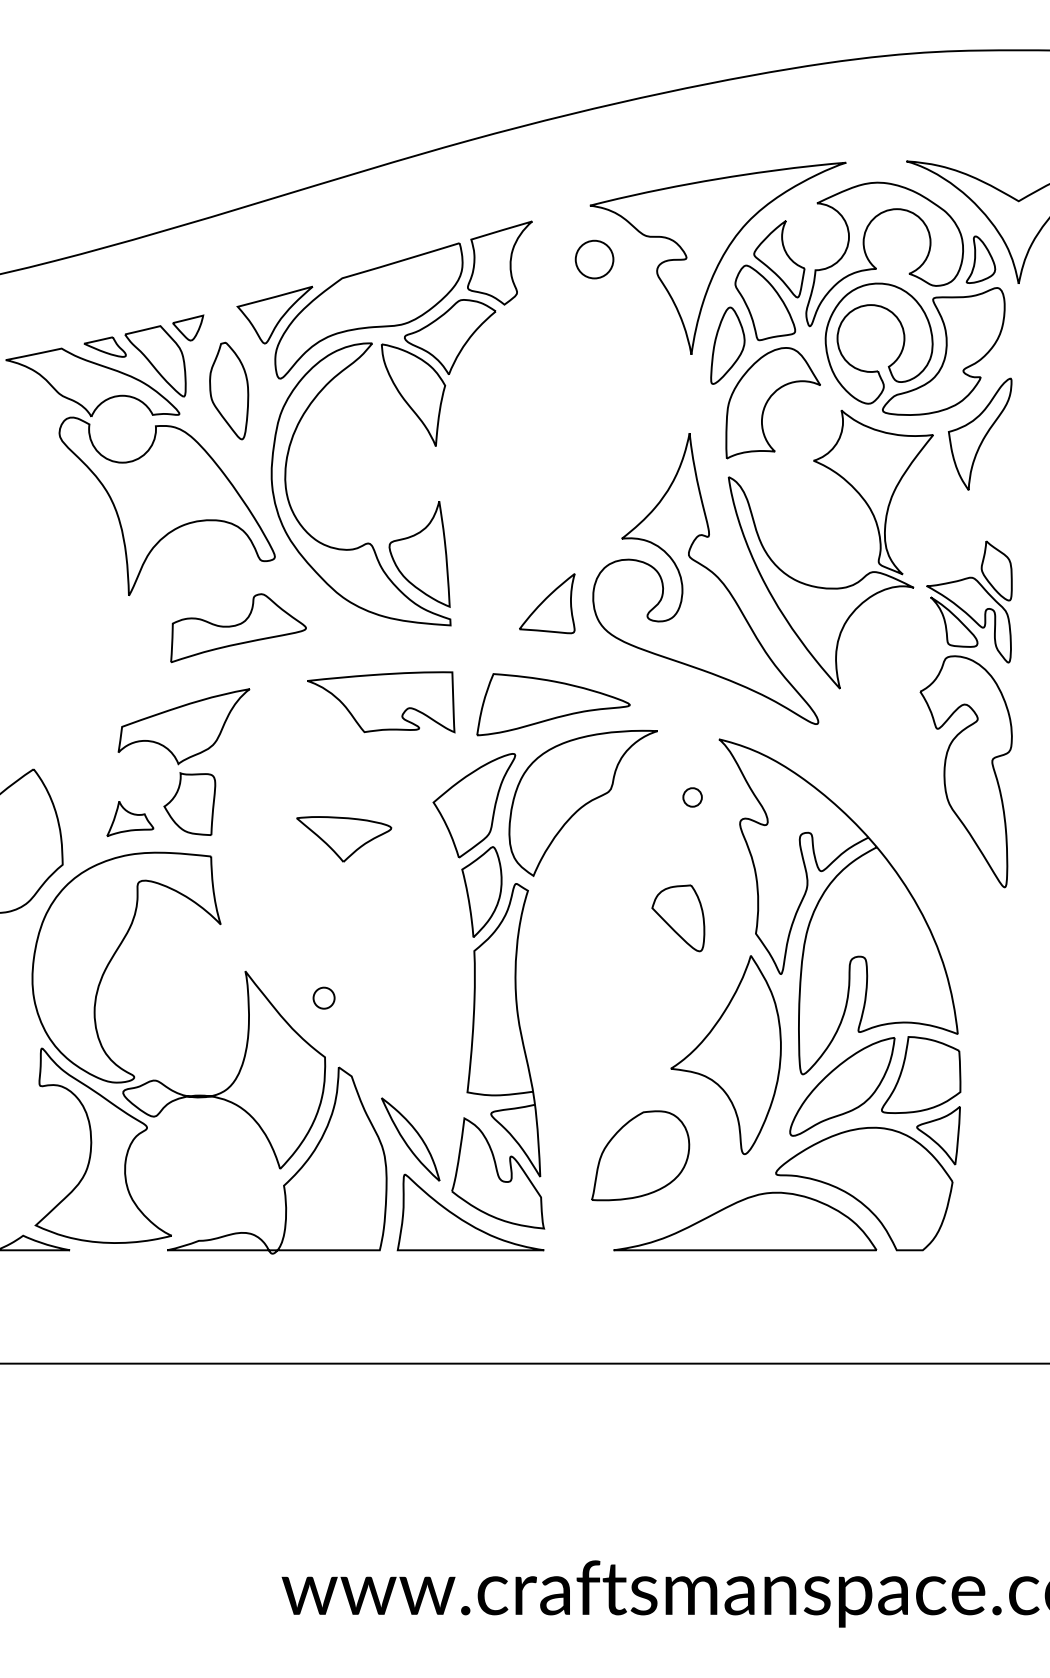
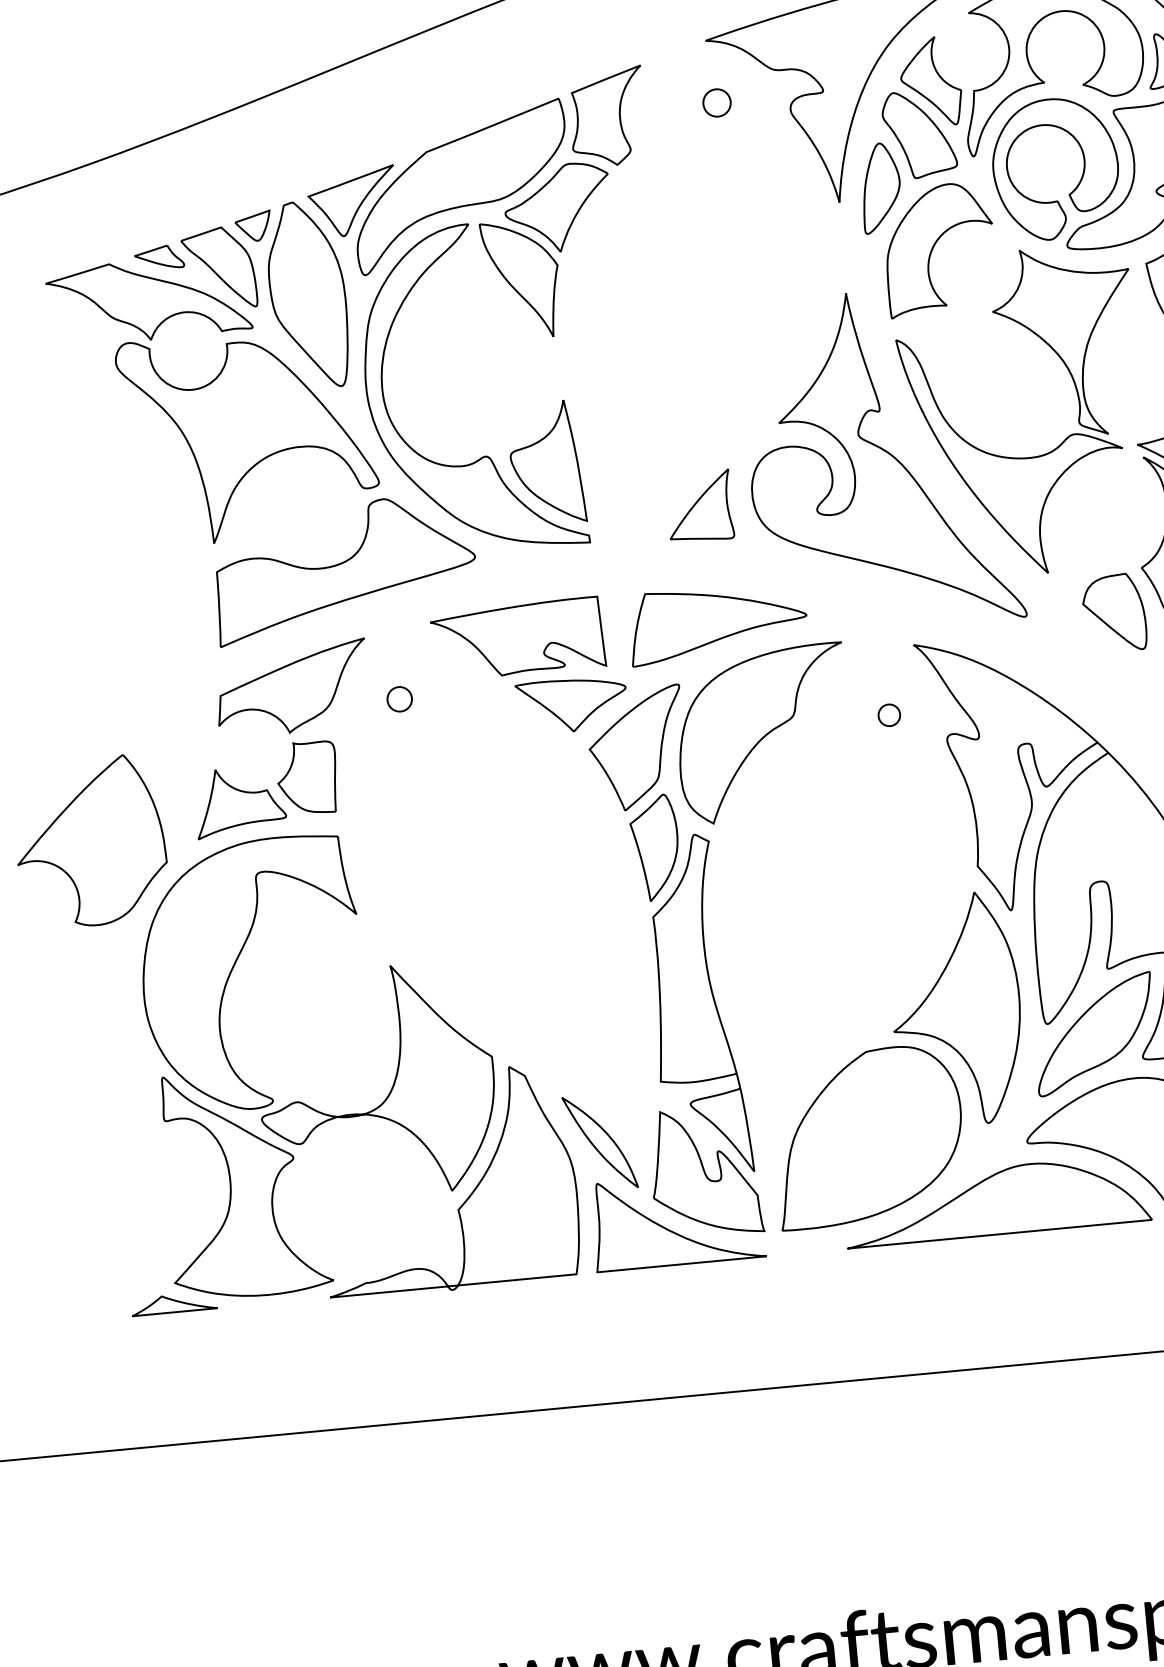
part: (594, 259) -> (716, 102), size x0.62
part: (228, 390) -> (307, 294), size x1.67
part: (238, 627) -> (344, 568), size x1.67
part: (130, 818) -> (240, 801), size x1.67
part: (344, 839) -> (572, 705), moved
part: (678, 918) -> (1114, 613), moved
part: (323, 997) -> (398, 698), moved
part: (640, 1155) -> (868, 1135), size x1.67

